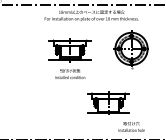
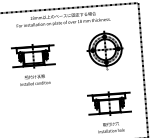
part: (69, 58) -> (33, 64), moved
part: (108, 102) -> (109, 103), moved

